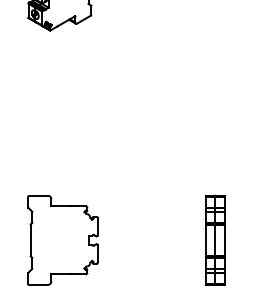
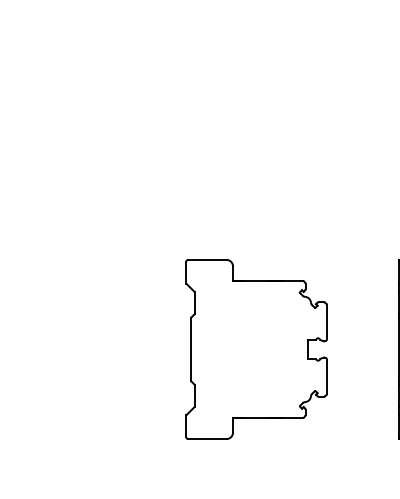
part: (62, 240) -> (255, 349), moved

